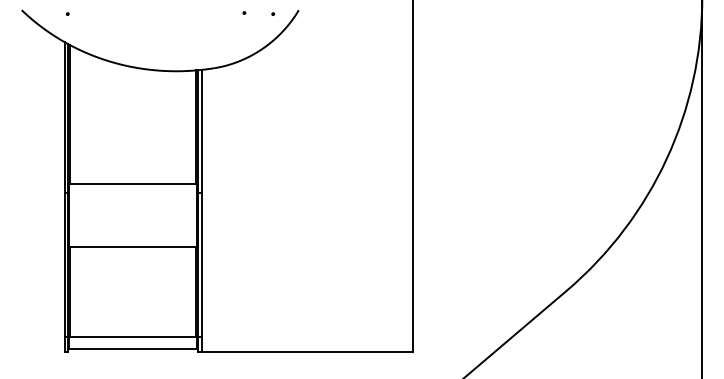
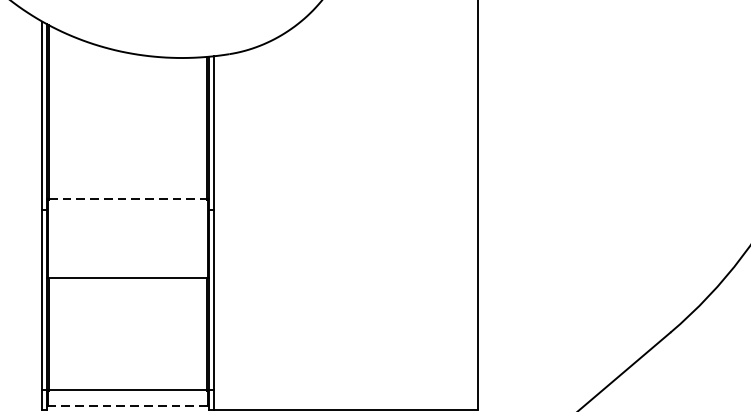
line: (133, 184) -> (128, 199), solid -> dashed
line: (133, 349) -> (128, 406), solid -> dashed

